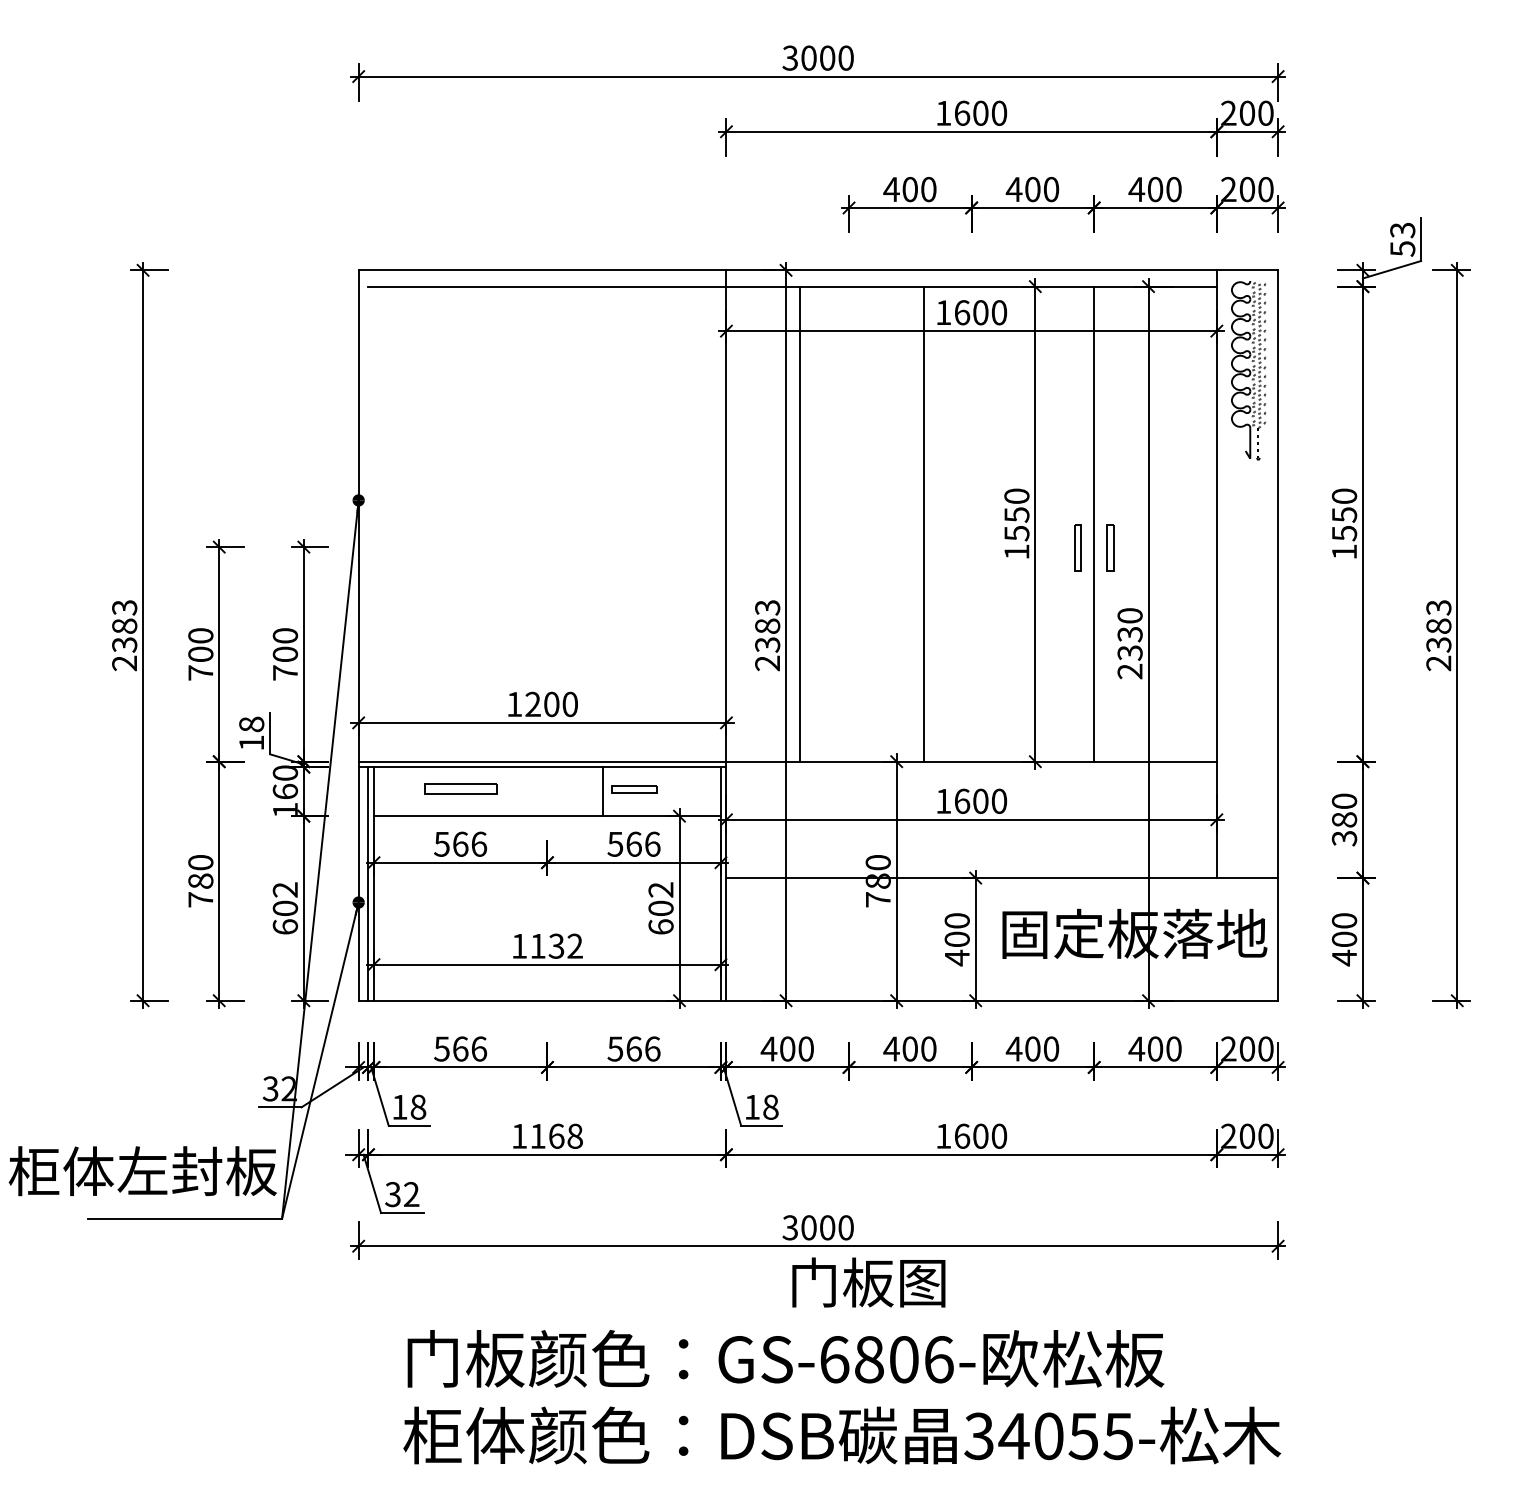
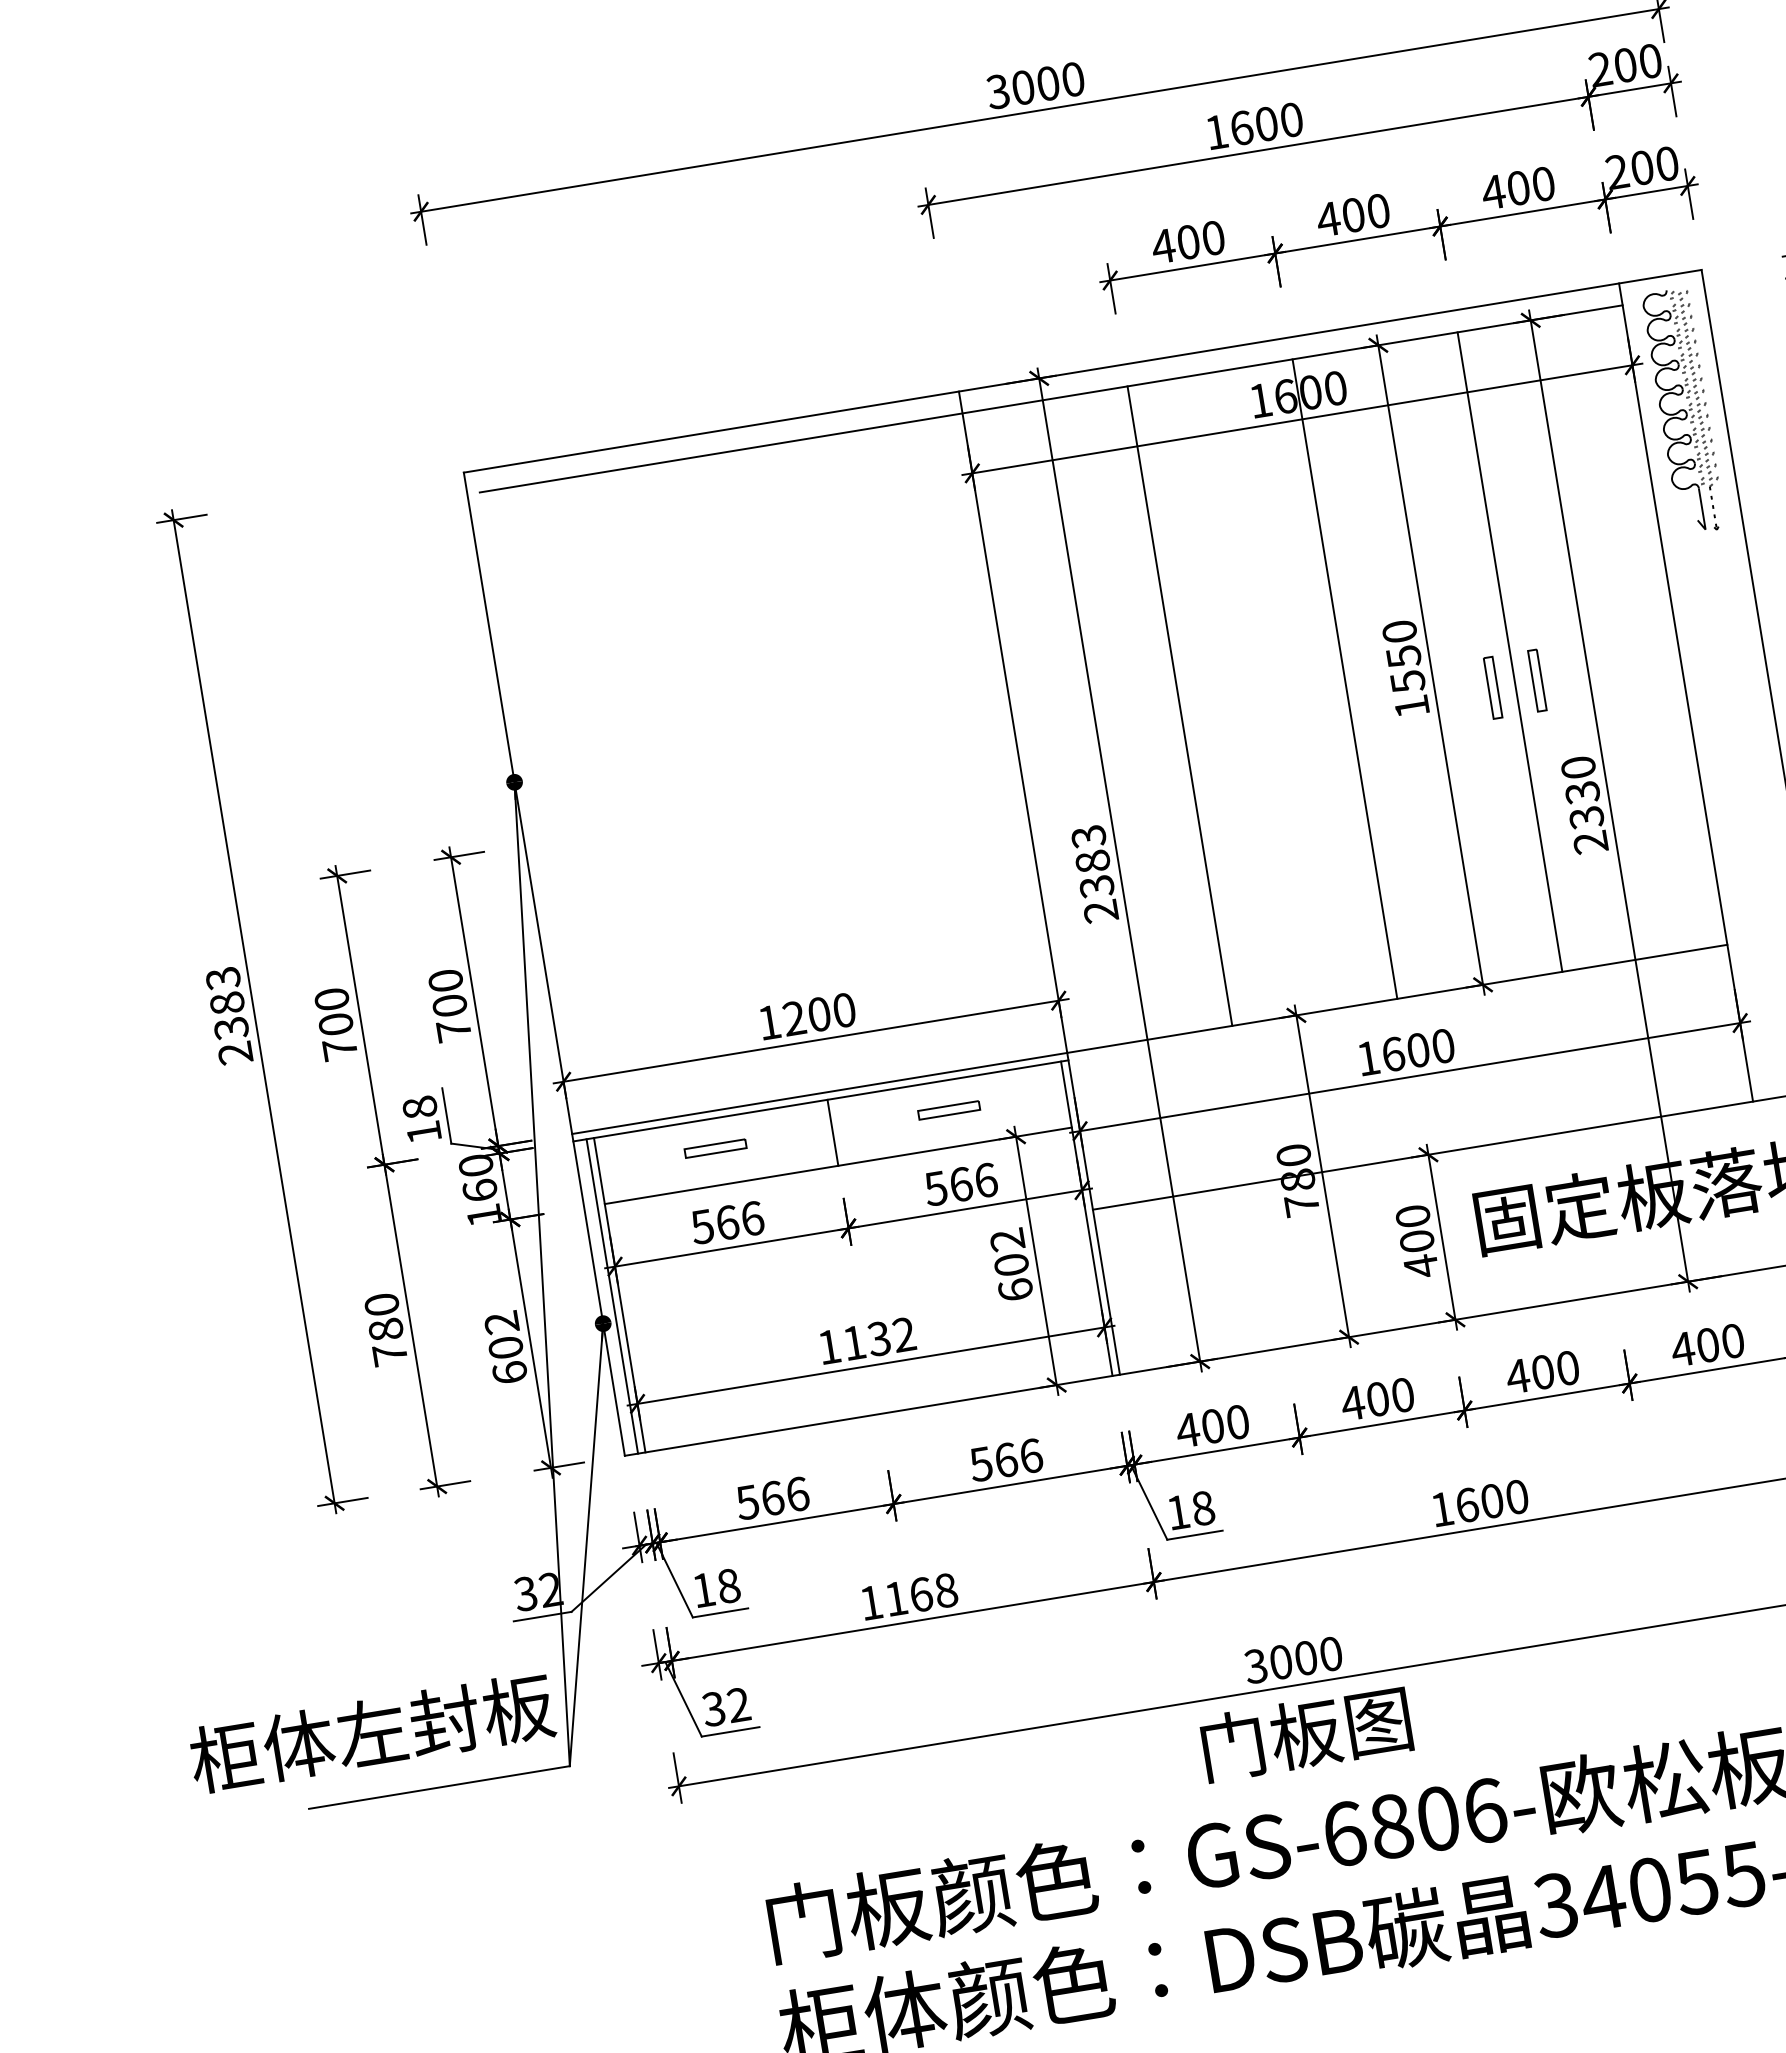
line: (800, 523) -> (1180, 705), moved
line: (923, 523) -> (1344, 678), moved
part: (460, 789) -> (715, 1149), size x0.62
line: (603, 791) -> (832, 1132), moved
text: (868, 1282) -> (1305, 1733), moved

